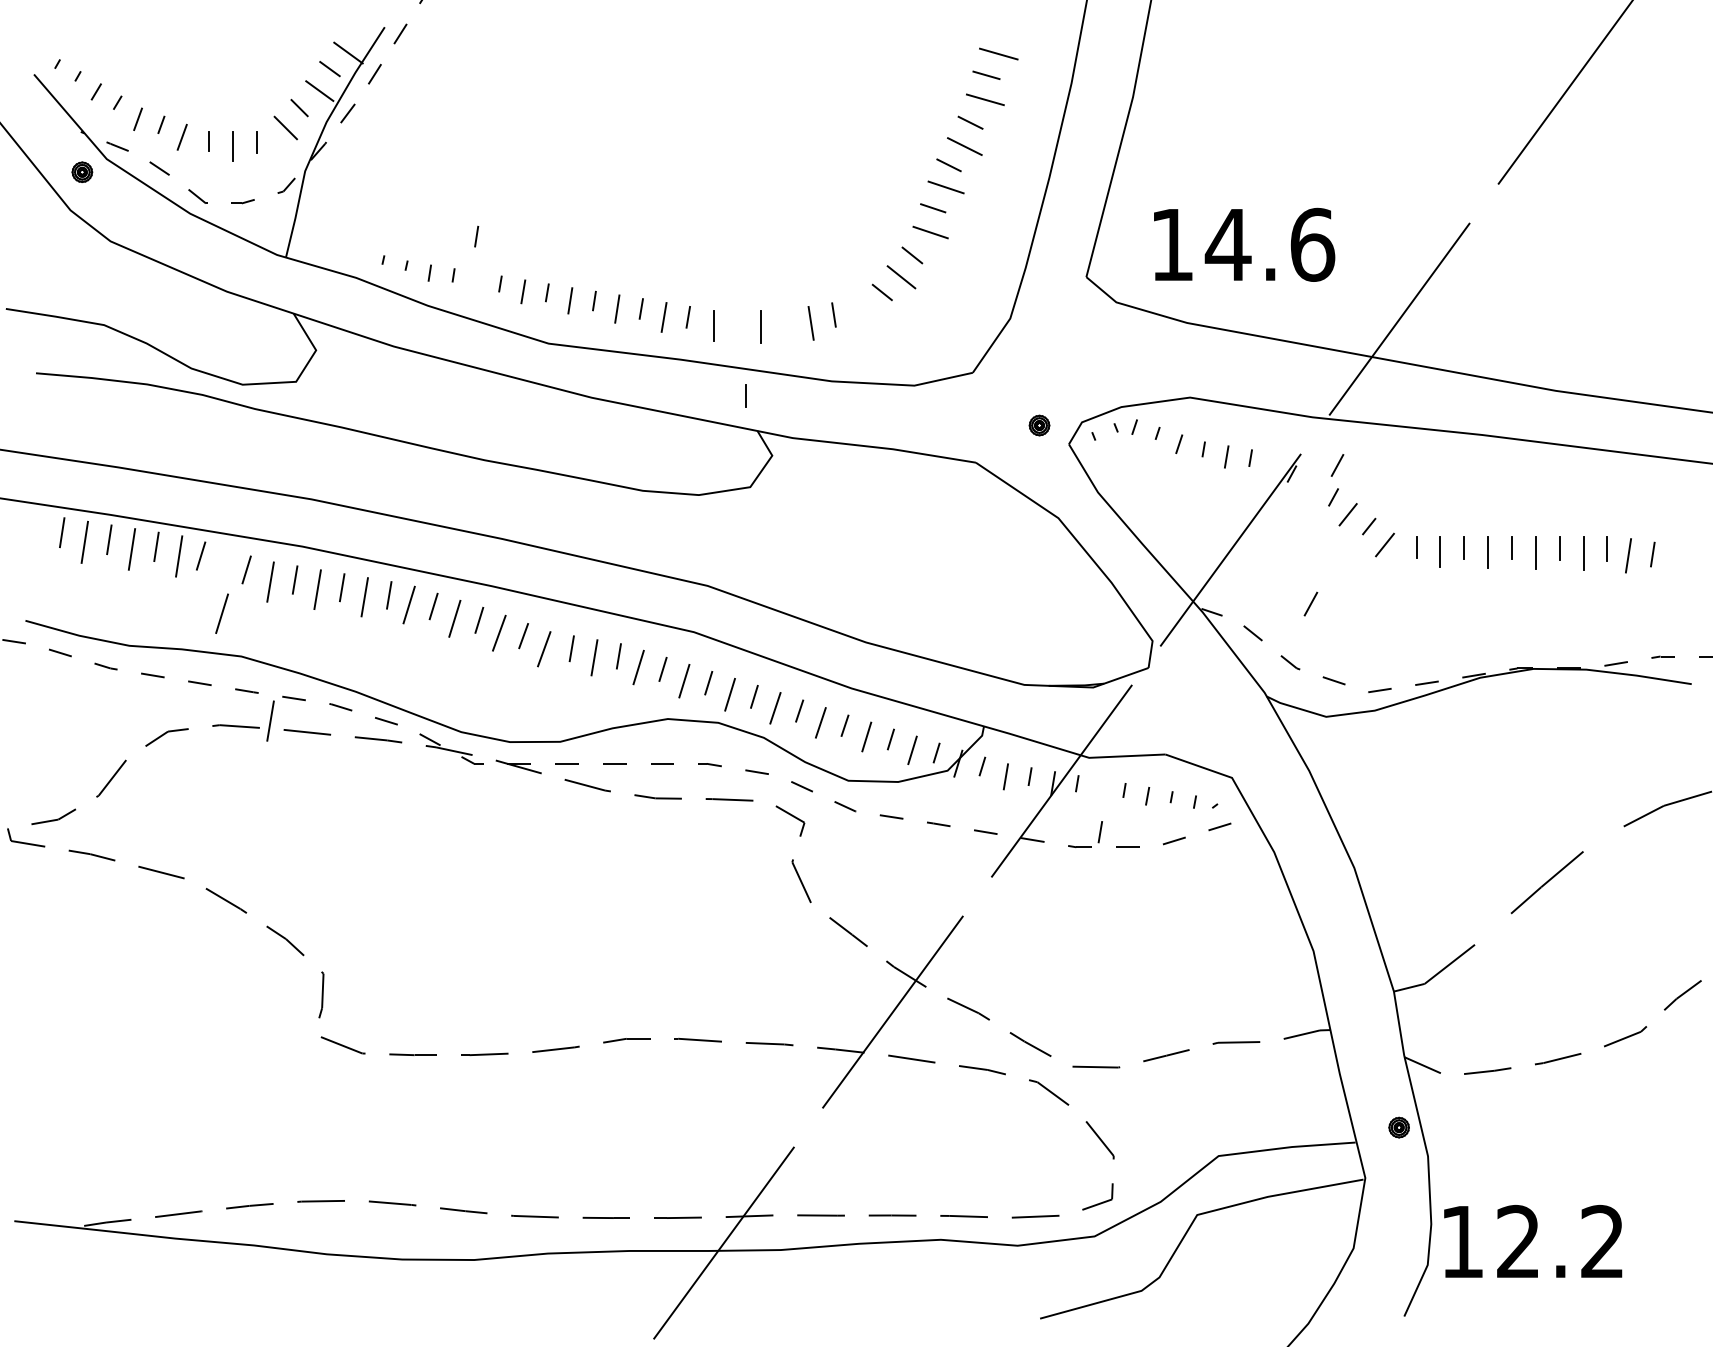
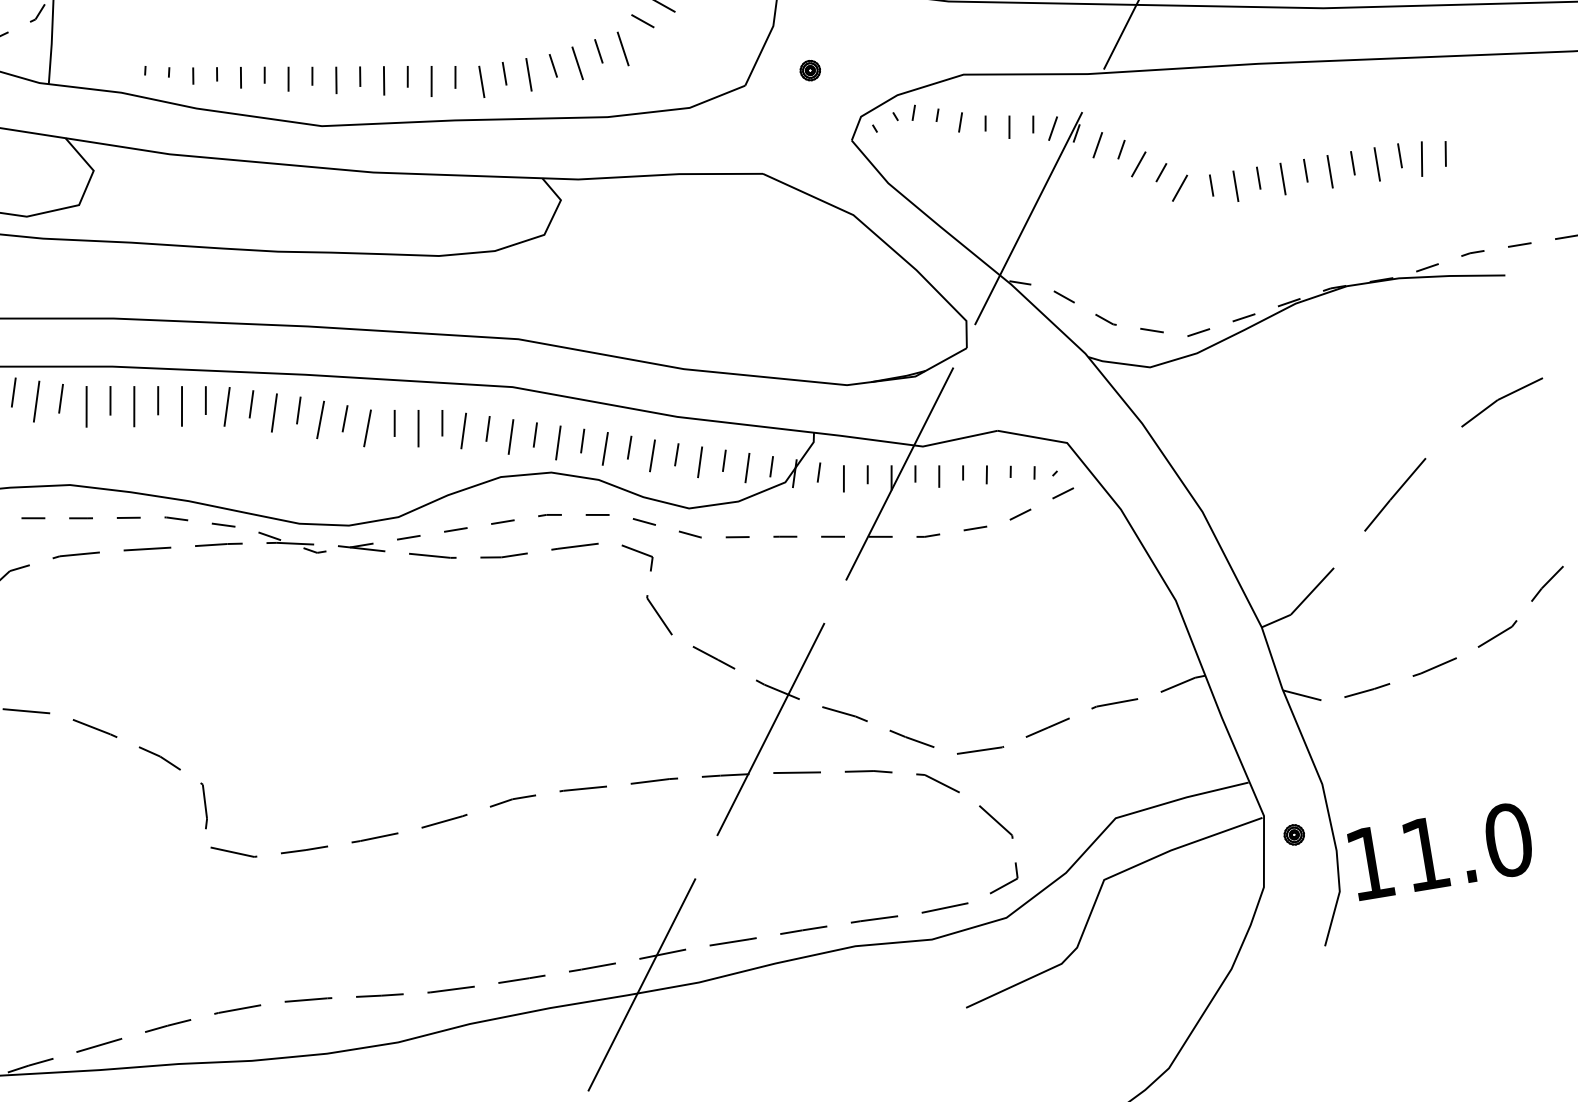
line: (476, 236) -> (240, 77), moved
line: (857, 316) -> (622, 48), added
line: (786, 321) -> (553, 65), added
line: (745, 395) -> (503, 73), moved
part: (1039, 425) -> (810, 70), moved
line: (1337, 465) -> (1053, 128), moved
line: (1310, 603) -> (1097, 144), moved
line: (221, 613) -> (35, 401), moved
line: (270, 720) -> (109, 543), removed
line: (1099, 832) -> (938, 477), moved
part: (1398, 1127) -> (1293, 834), moved
text: (1561, 1241) -> (1467, 846), 12.2 -> 11.0

